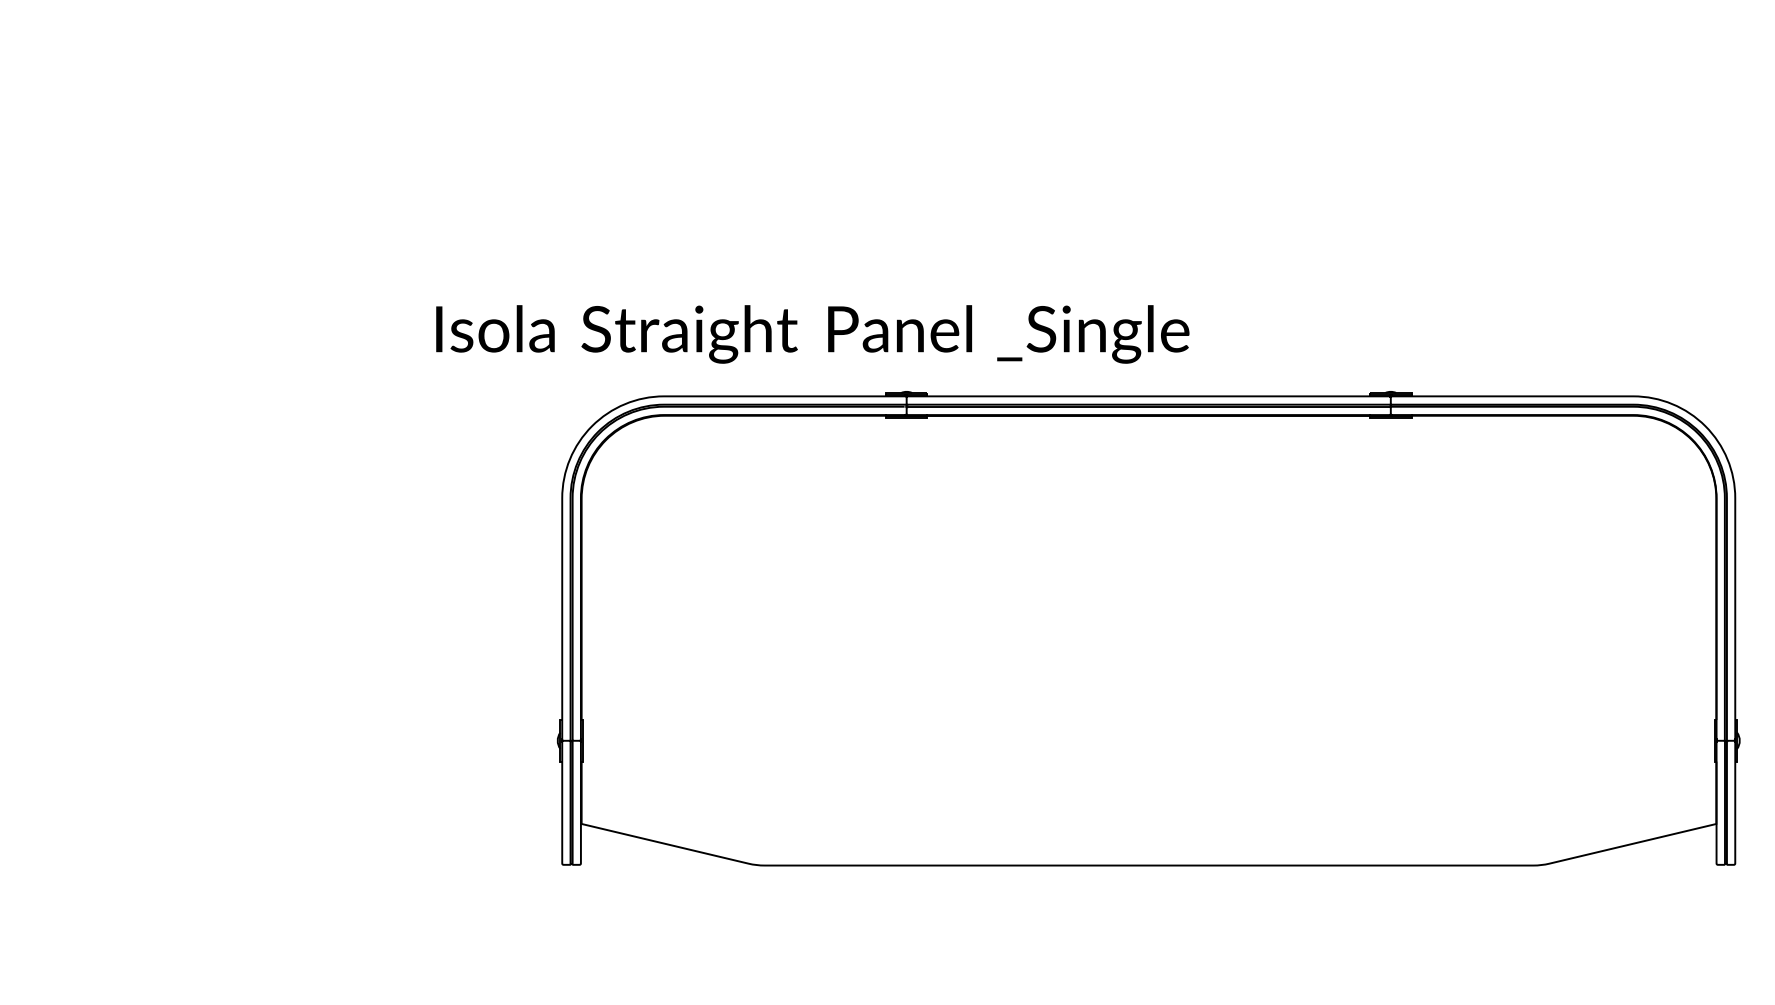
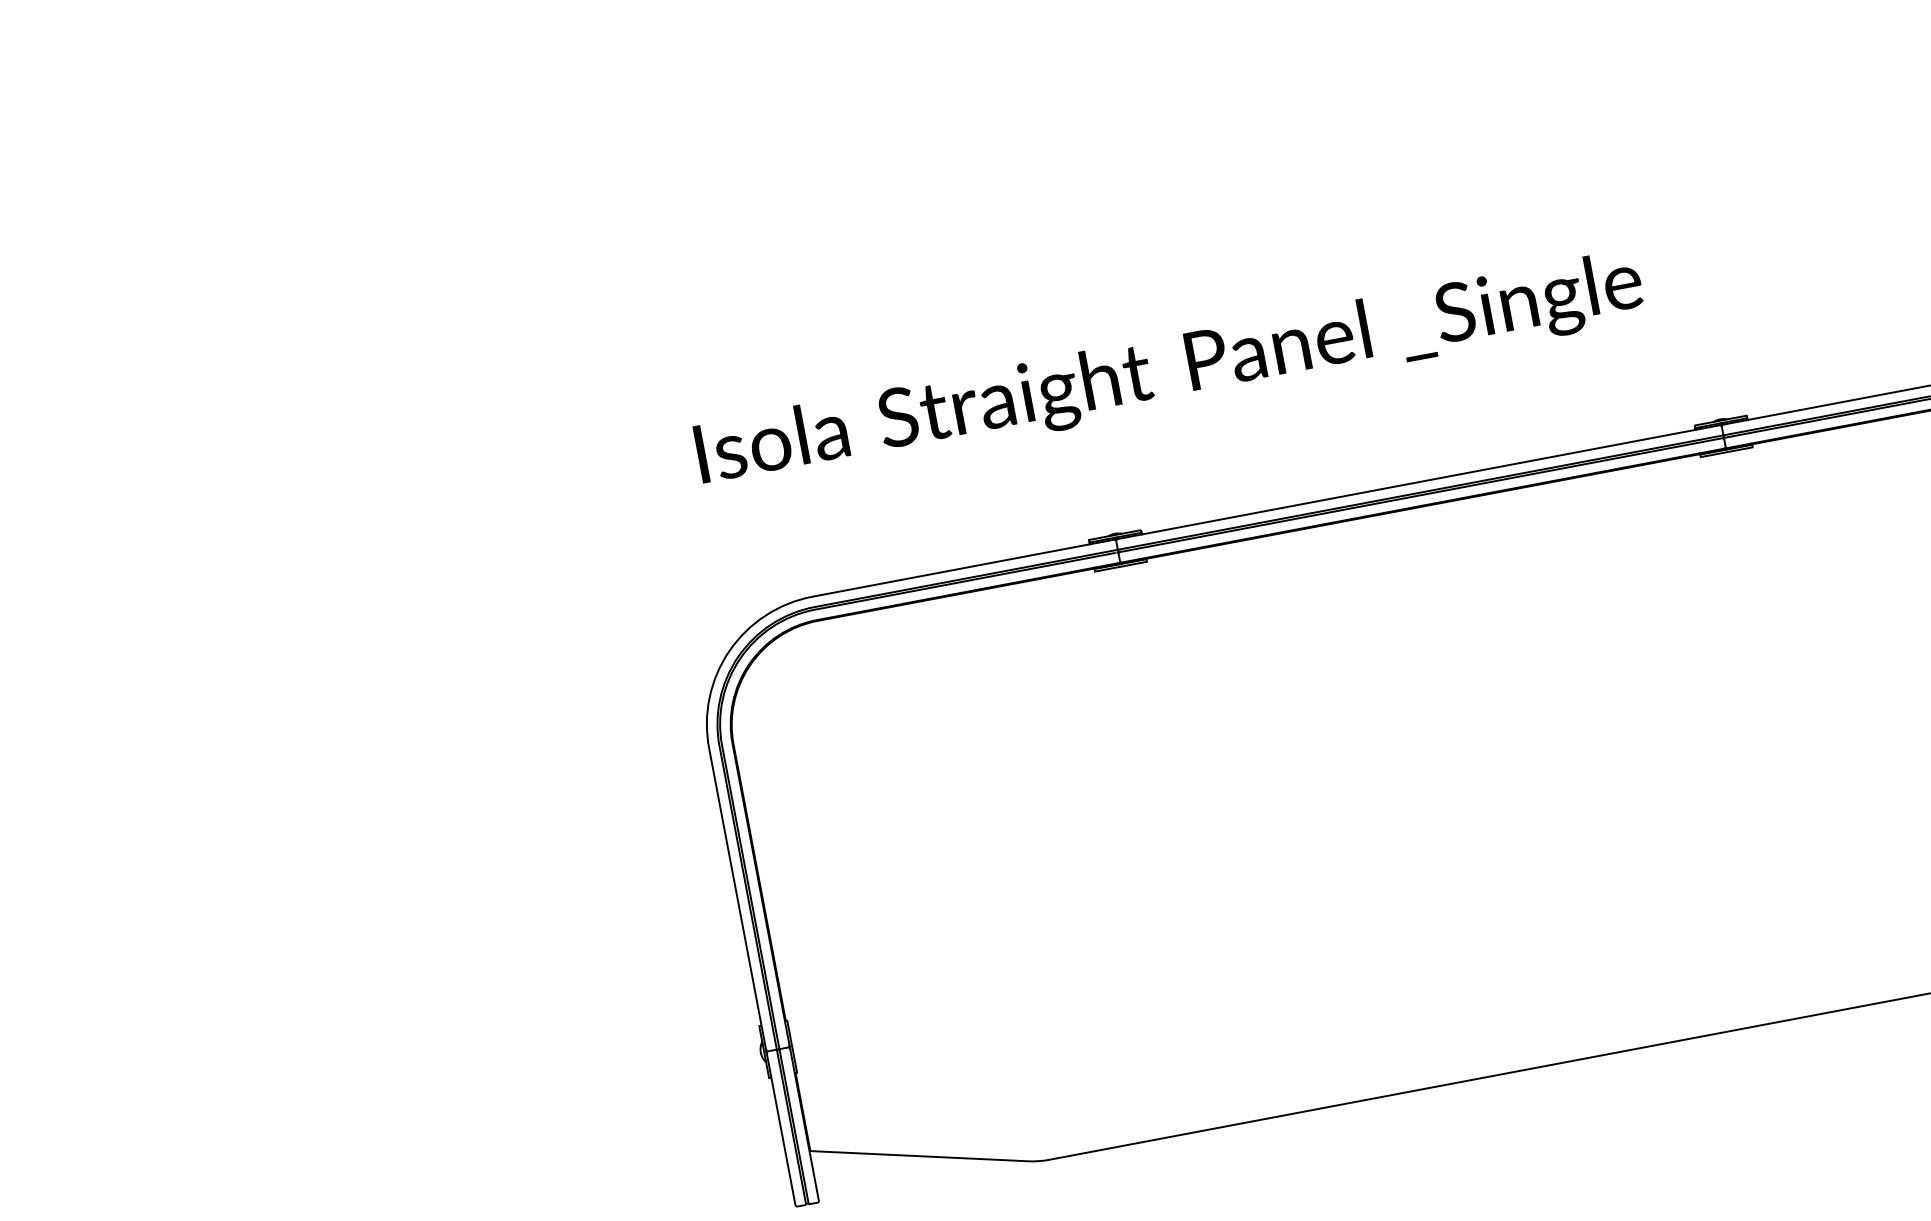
text: (812, 334) -> (1169, 372), moved

